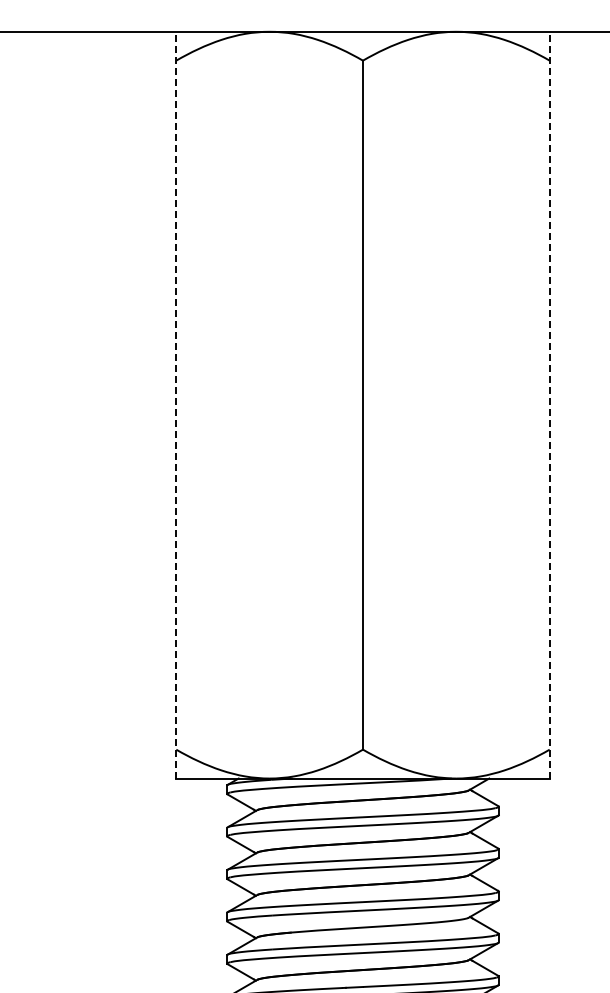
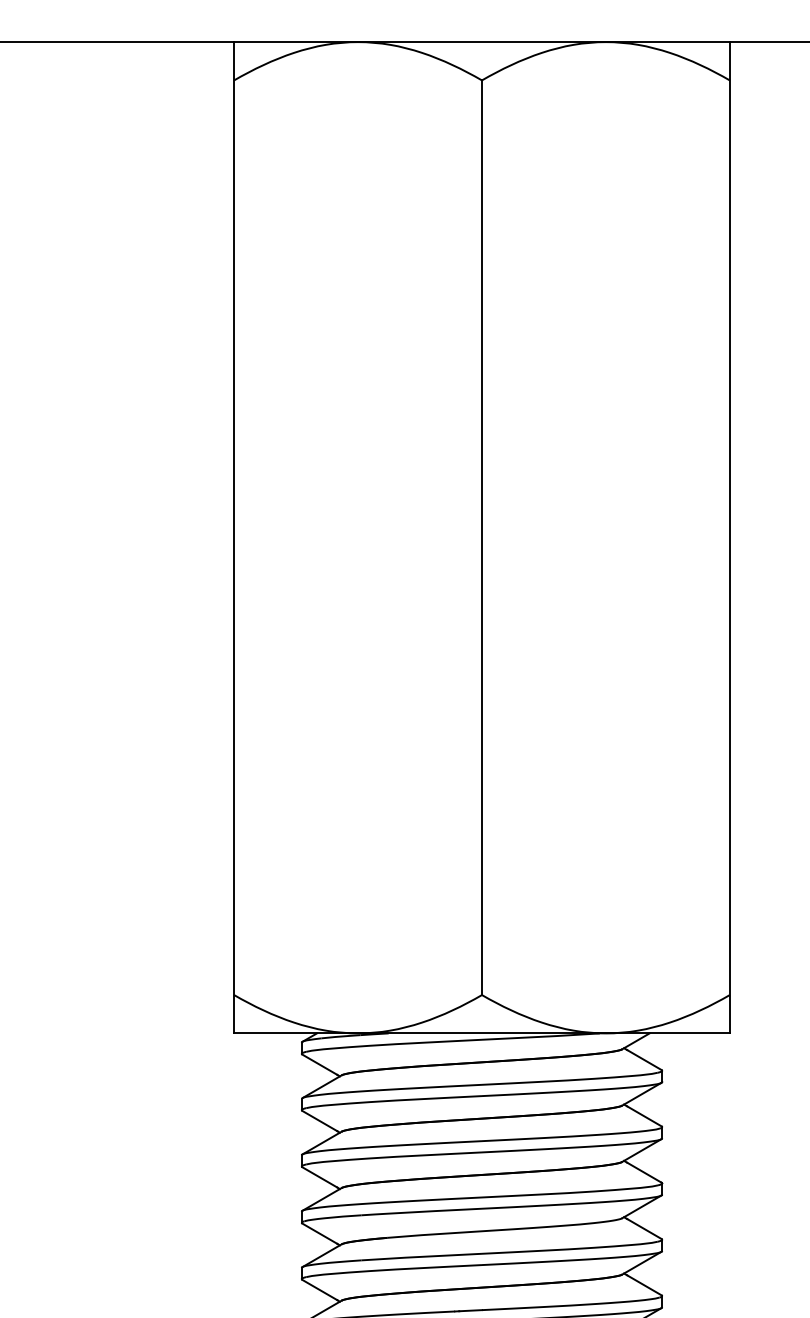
line: (176, 404) -> (234, 536), dashed -> solid
line: (549, 404) -> (729, 536), dashed -> solid

